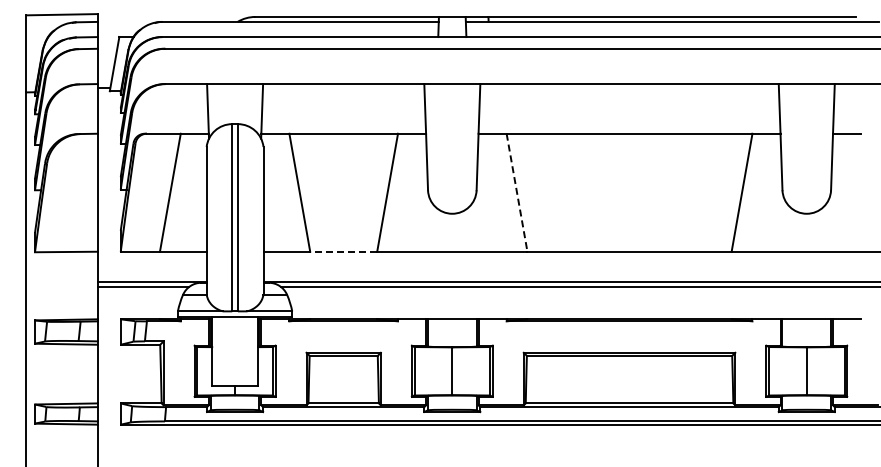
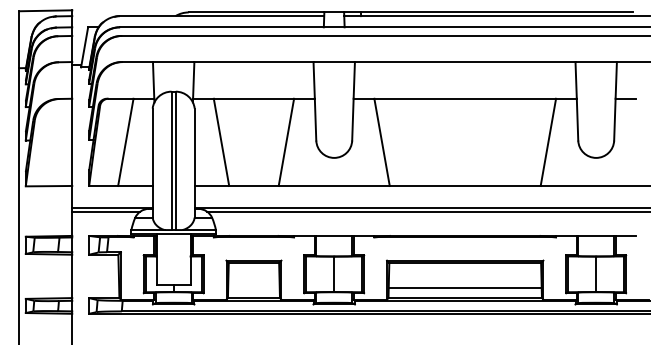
line: (517, 192) -> (382, 142), dashed -> solid
line: (343, 251) -> (253, 185), dashed -> solid
line: (629, 389) -> (465, 287), added

